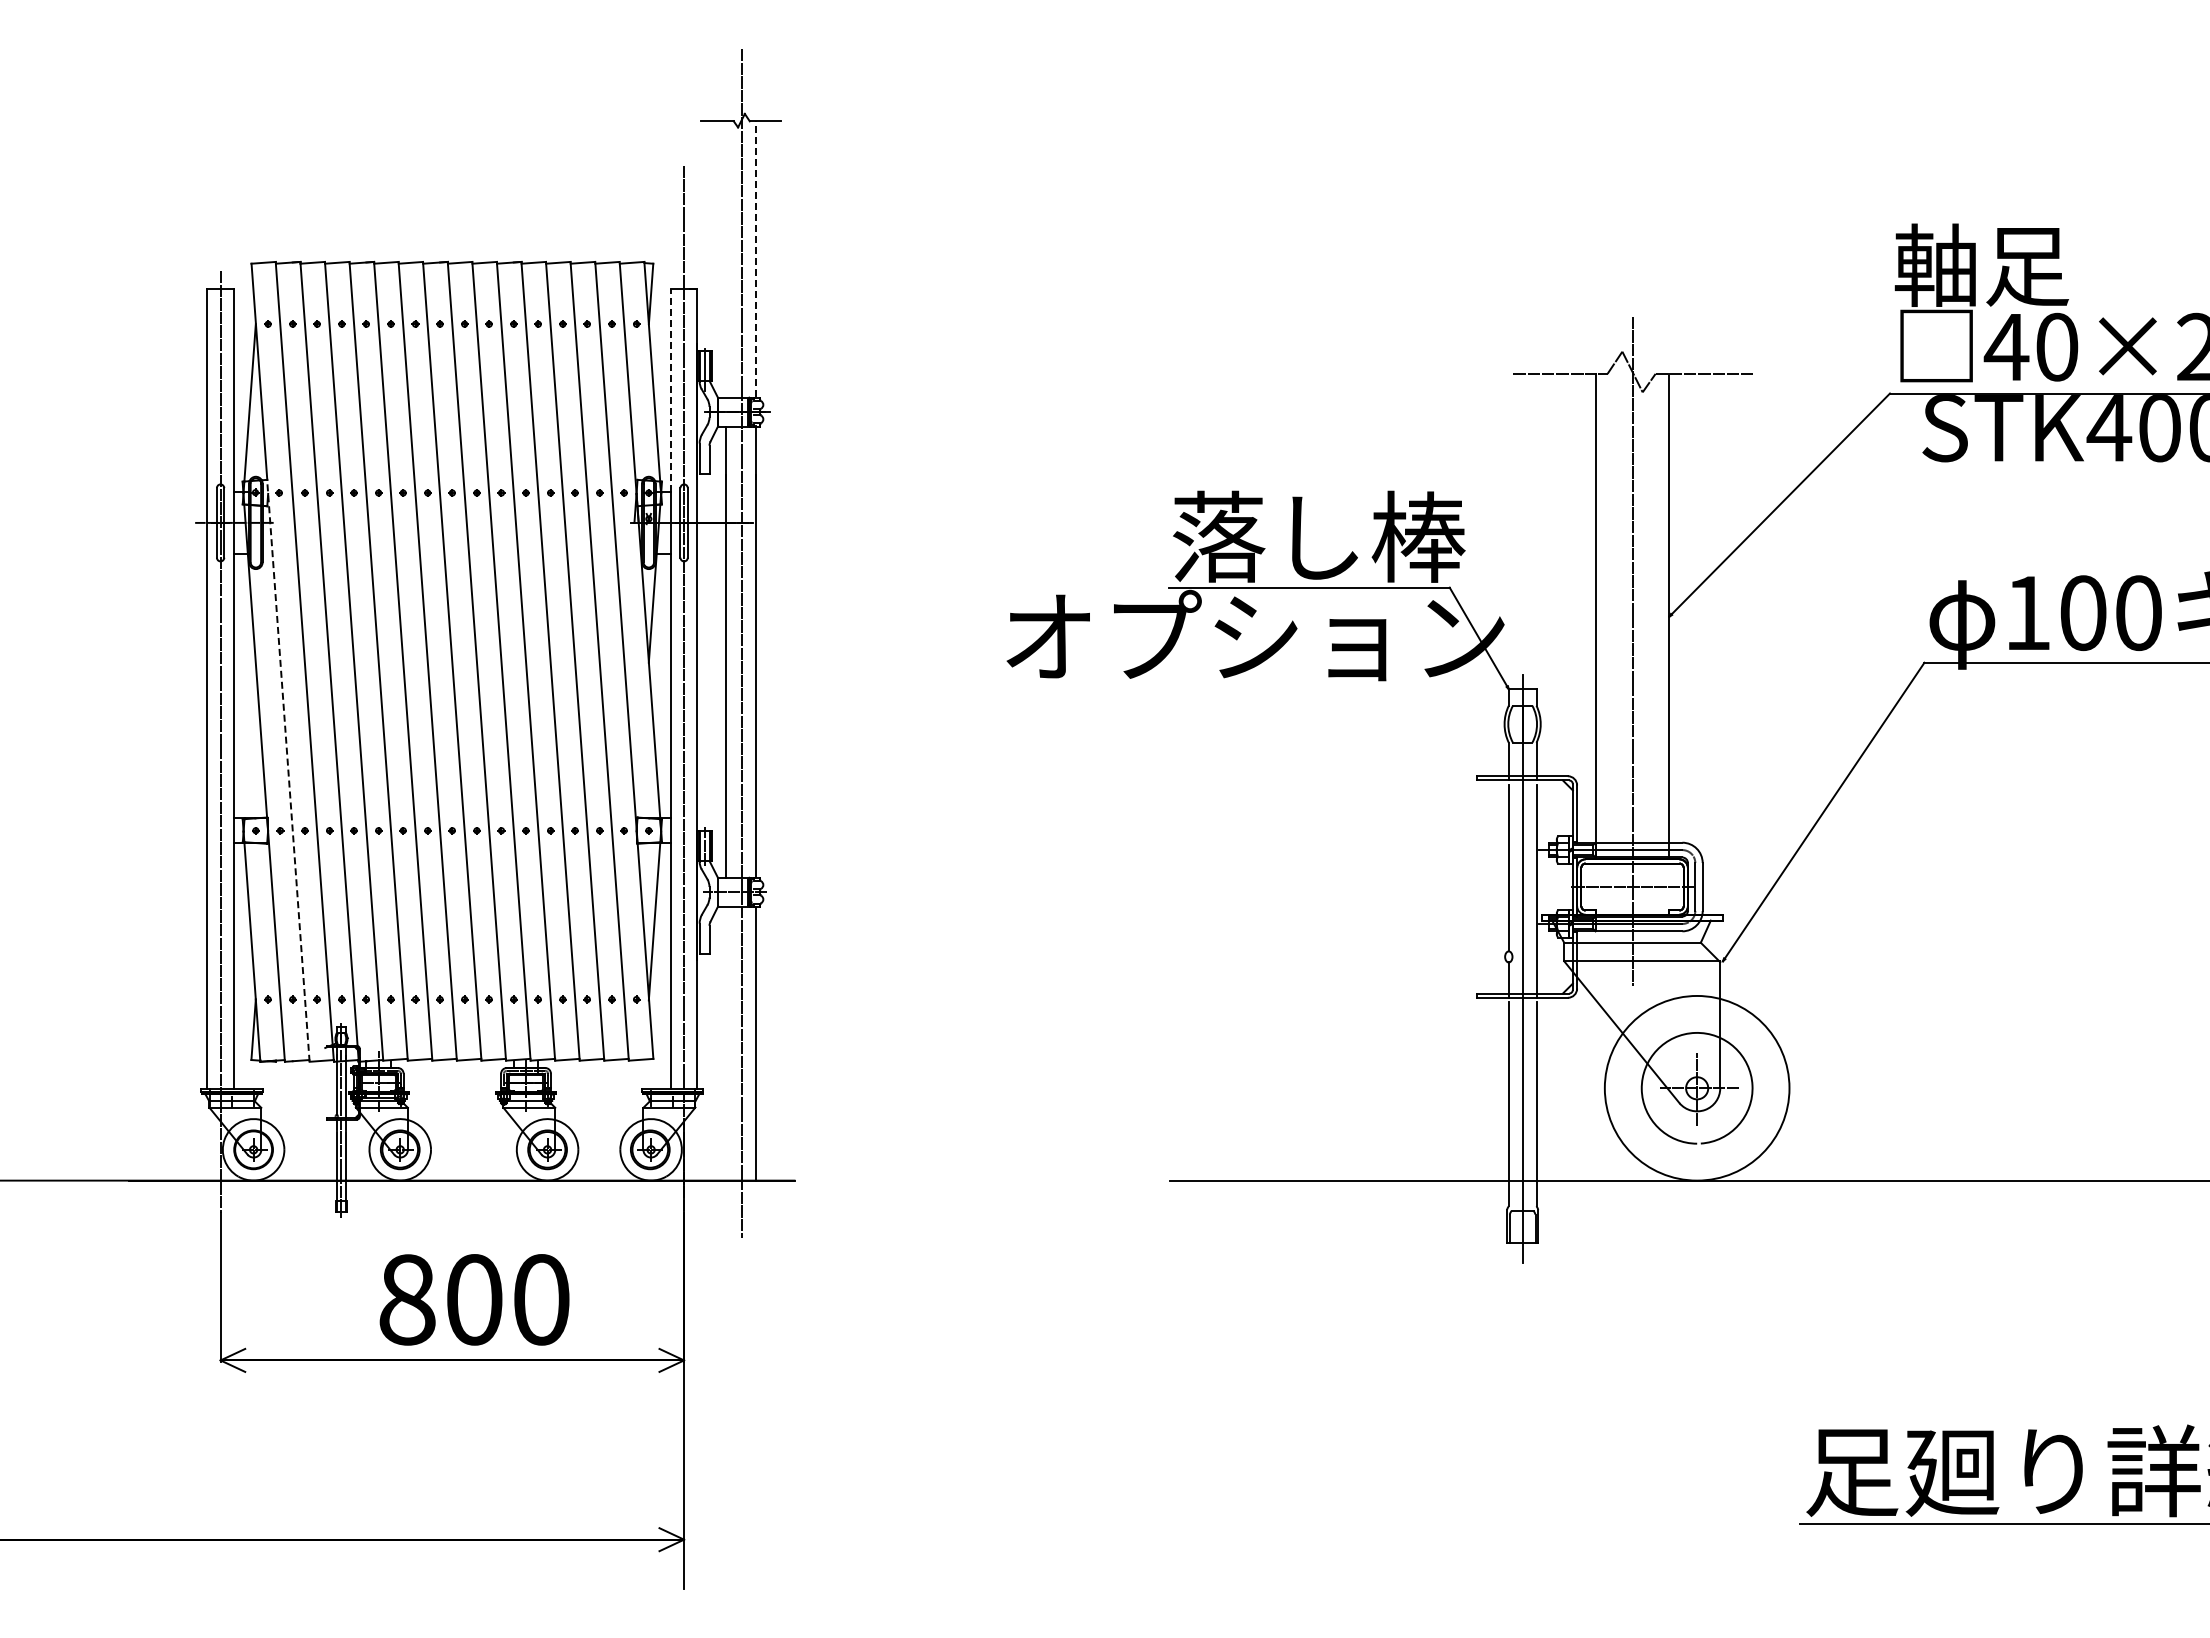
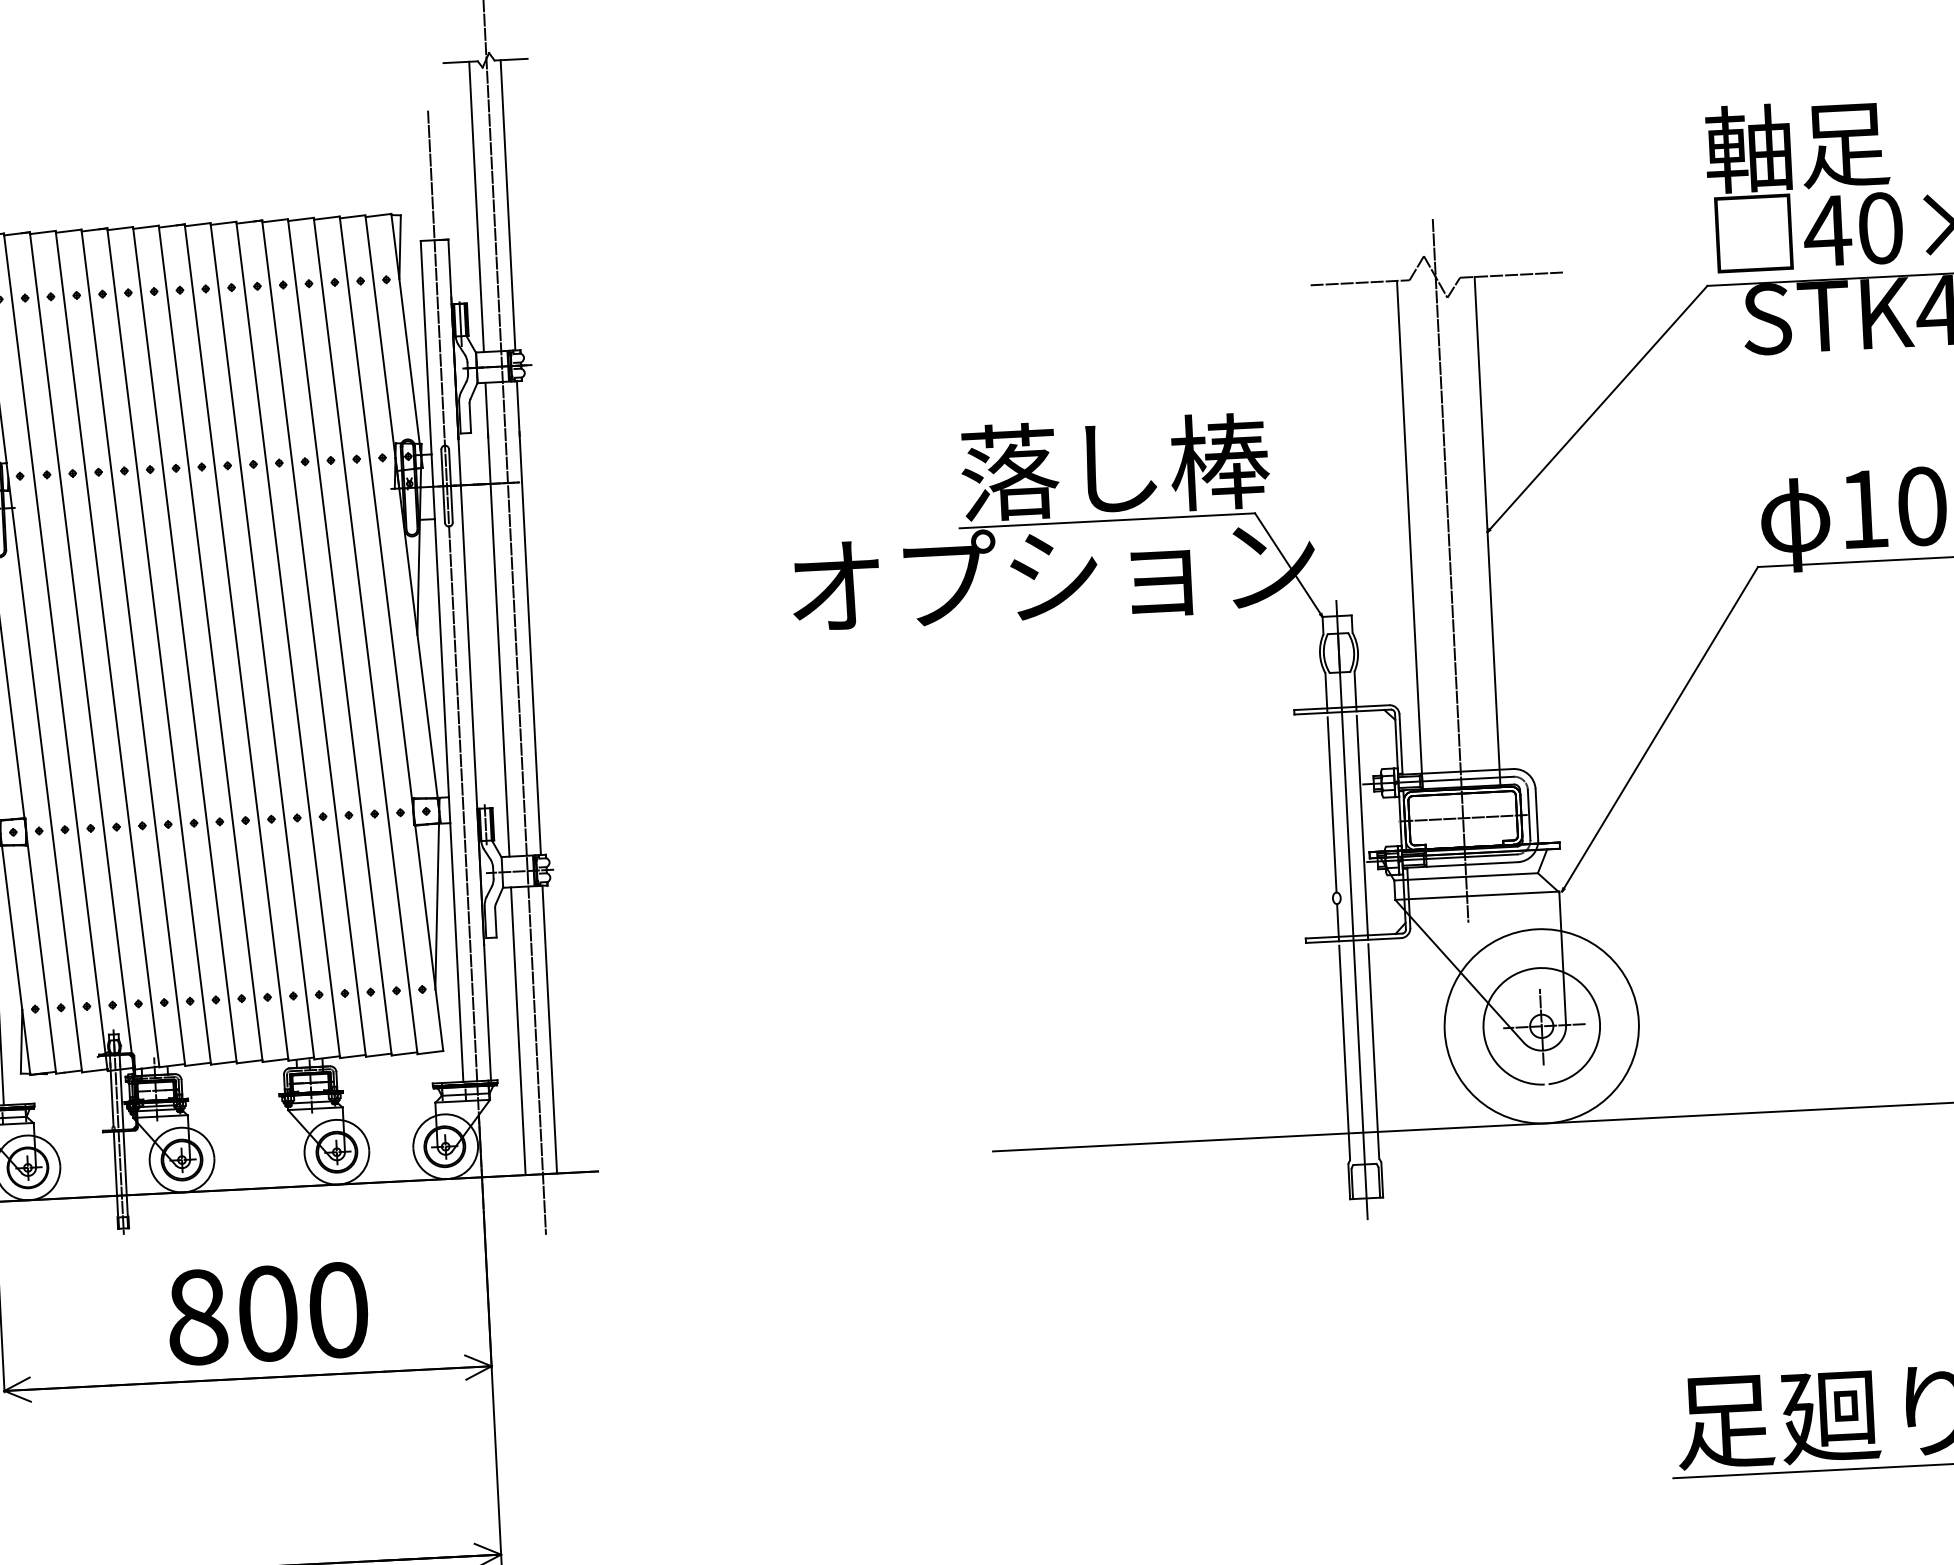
line: (725, 259) -> (476, 207), added
line: (755, 259) -> (508, 205), dashed -> solid
line: (670, 390) -> (425, 347), dashed -> solid
line: (288, 770) -> (44, 767), dashed -> solid
line: (725, 1043) -> (518, 1030), added

